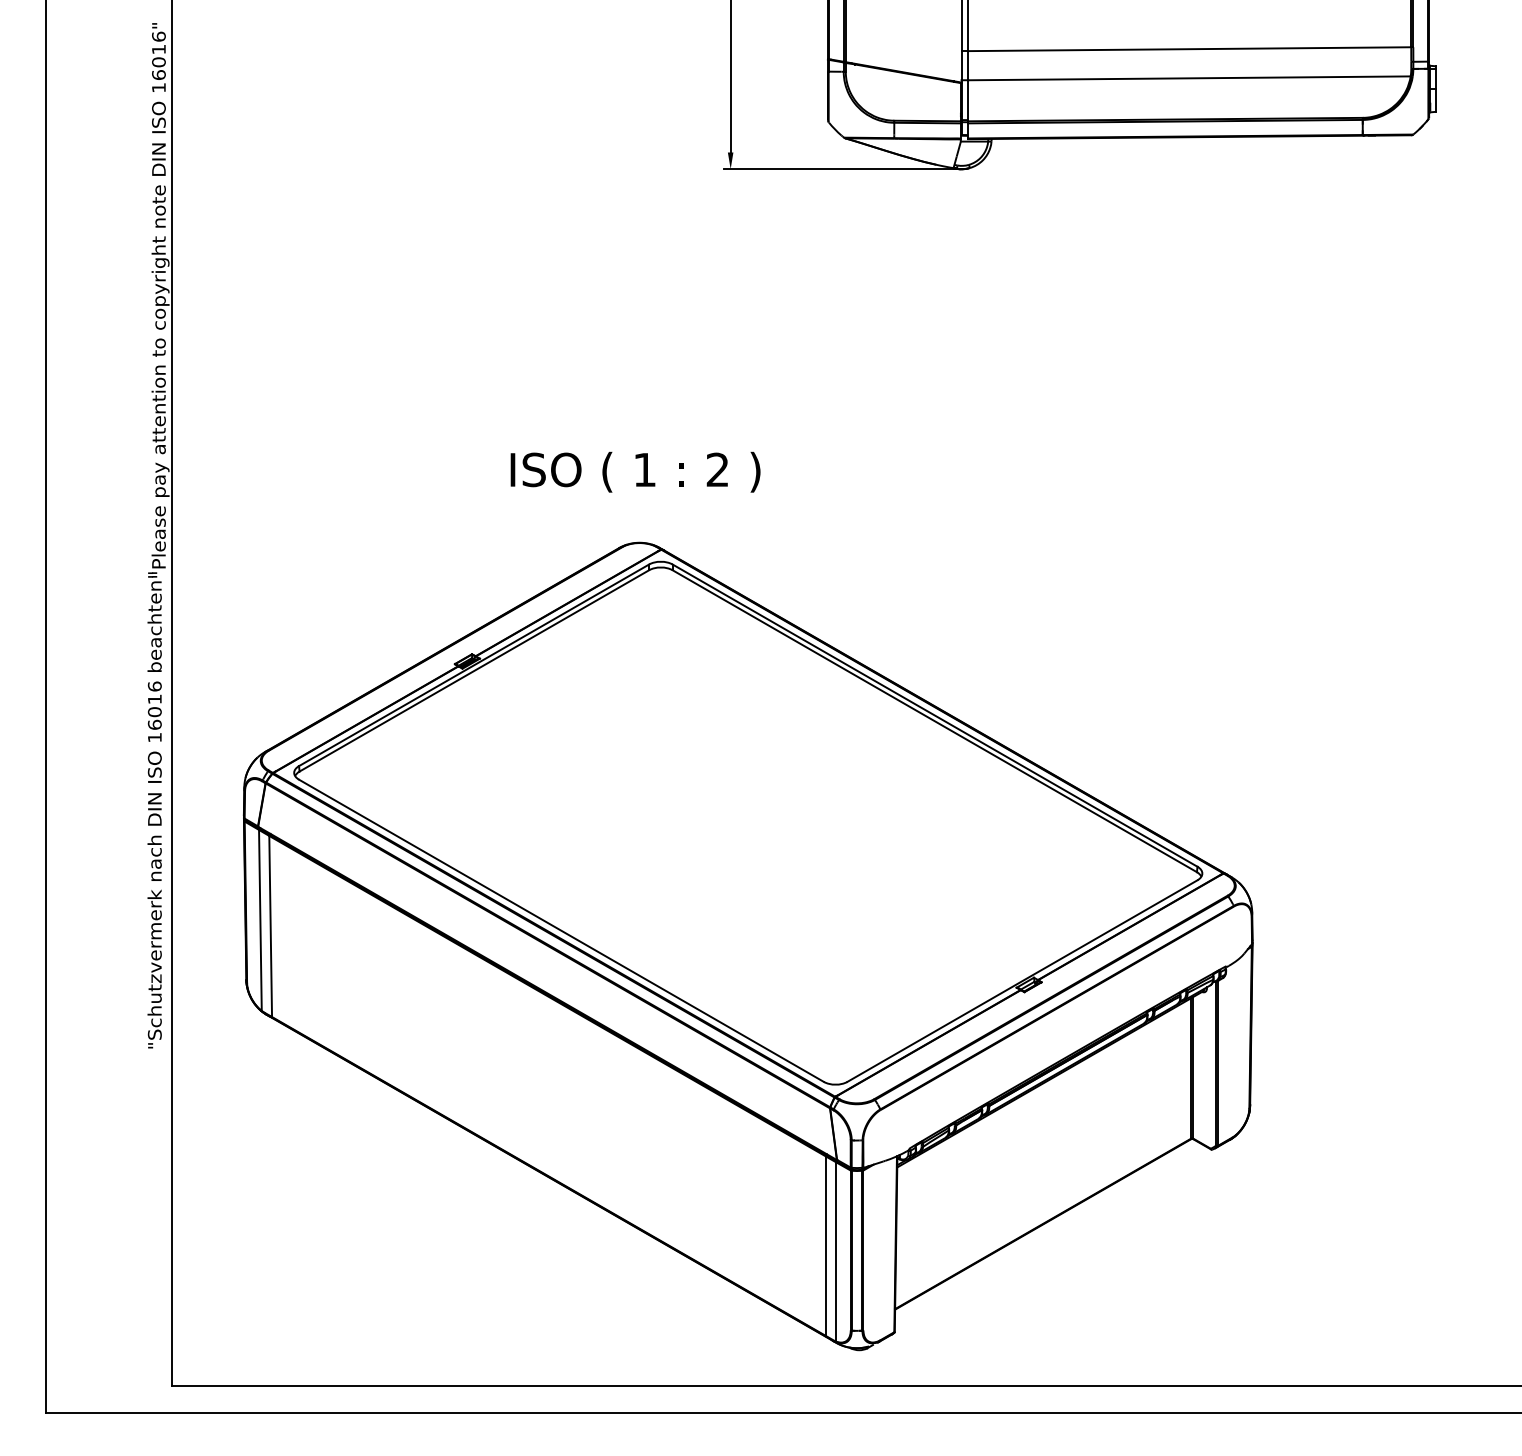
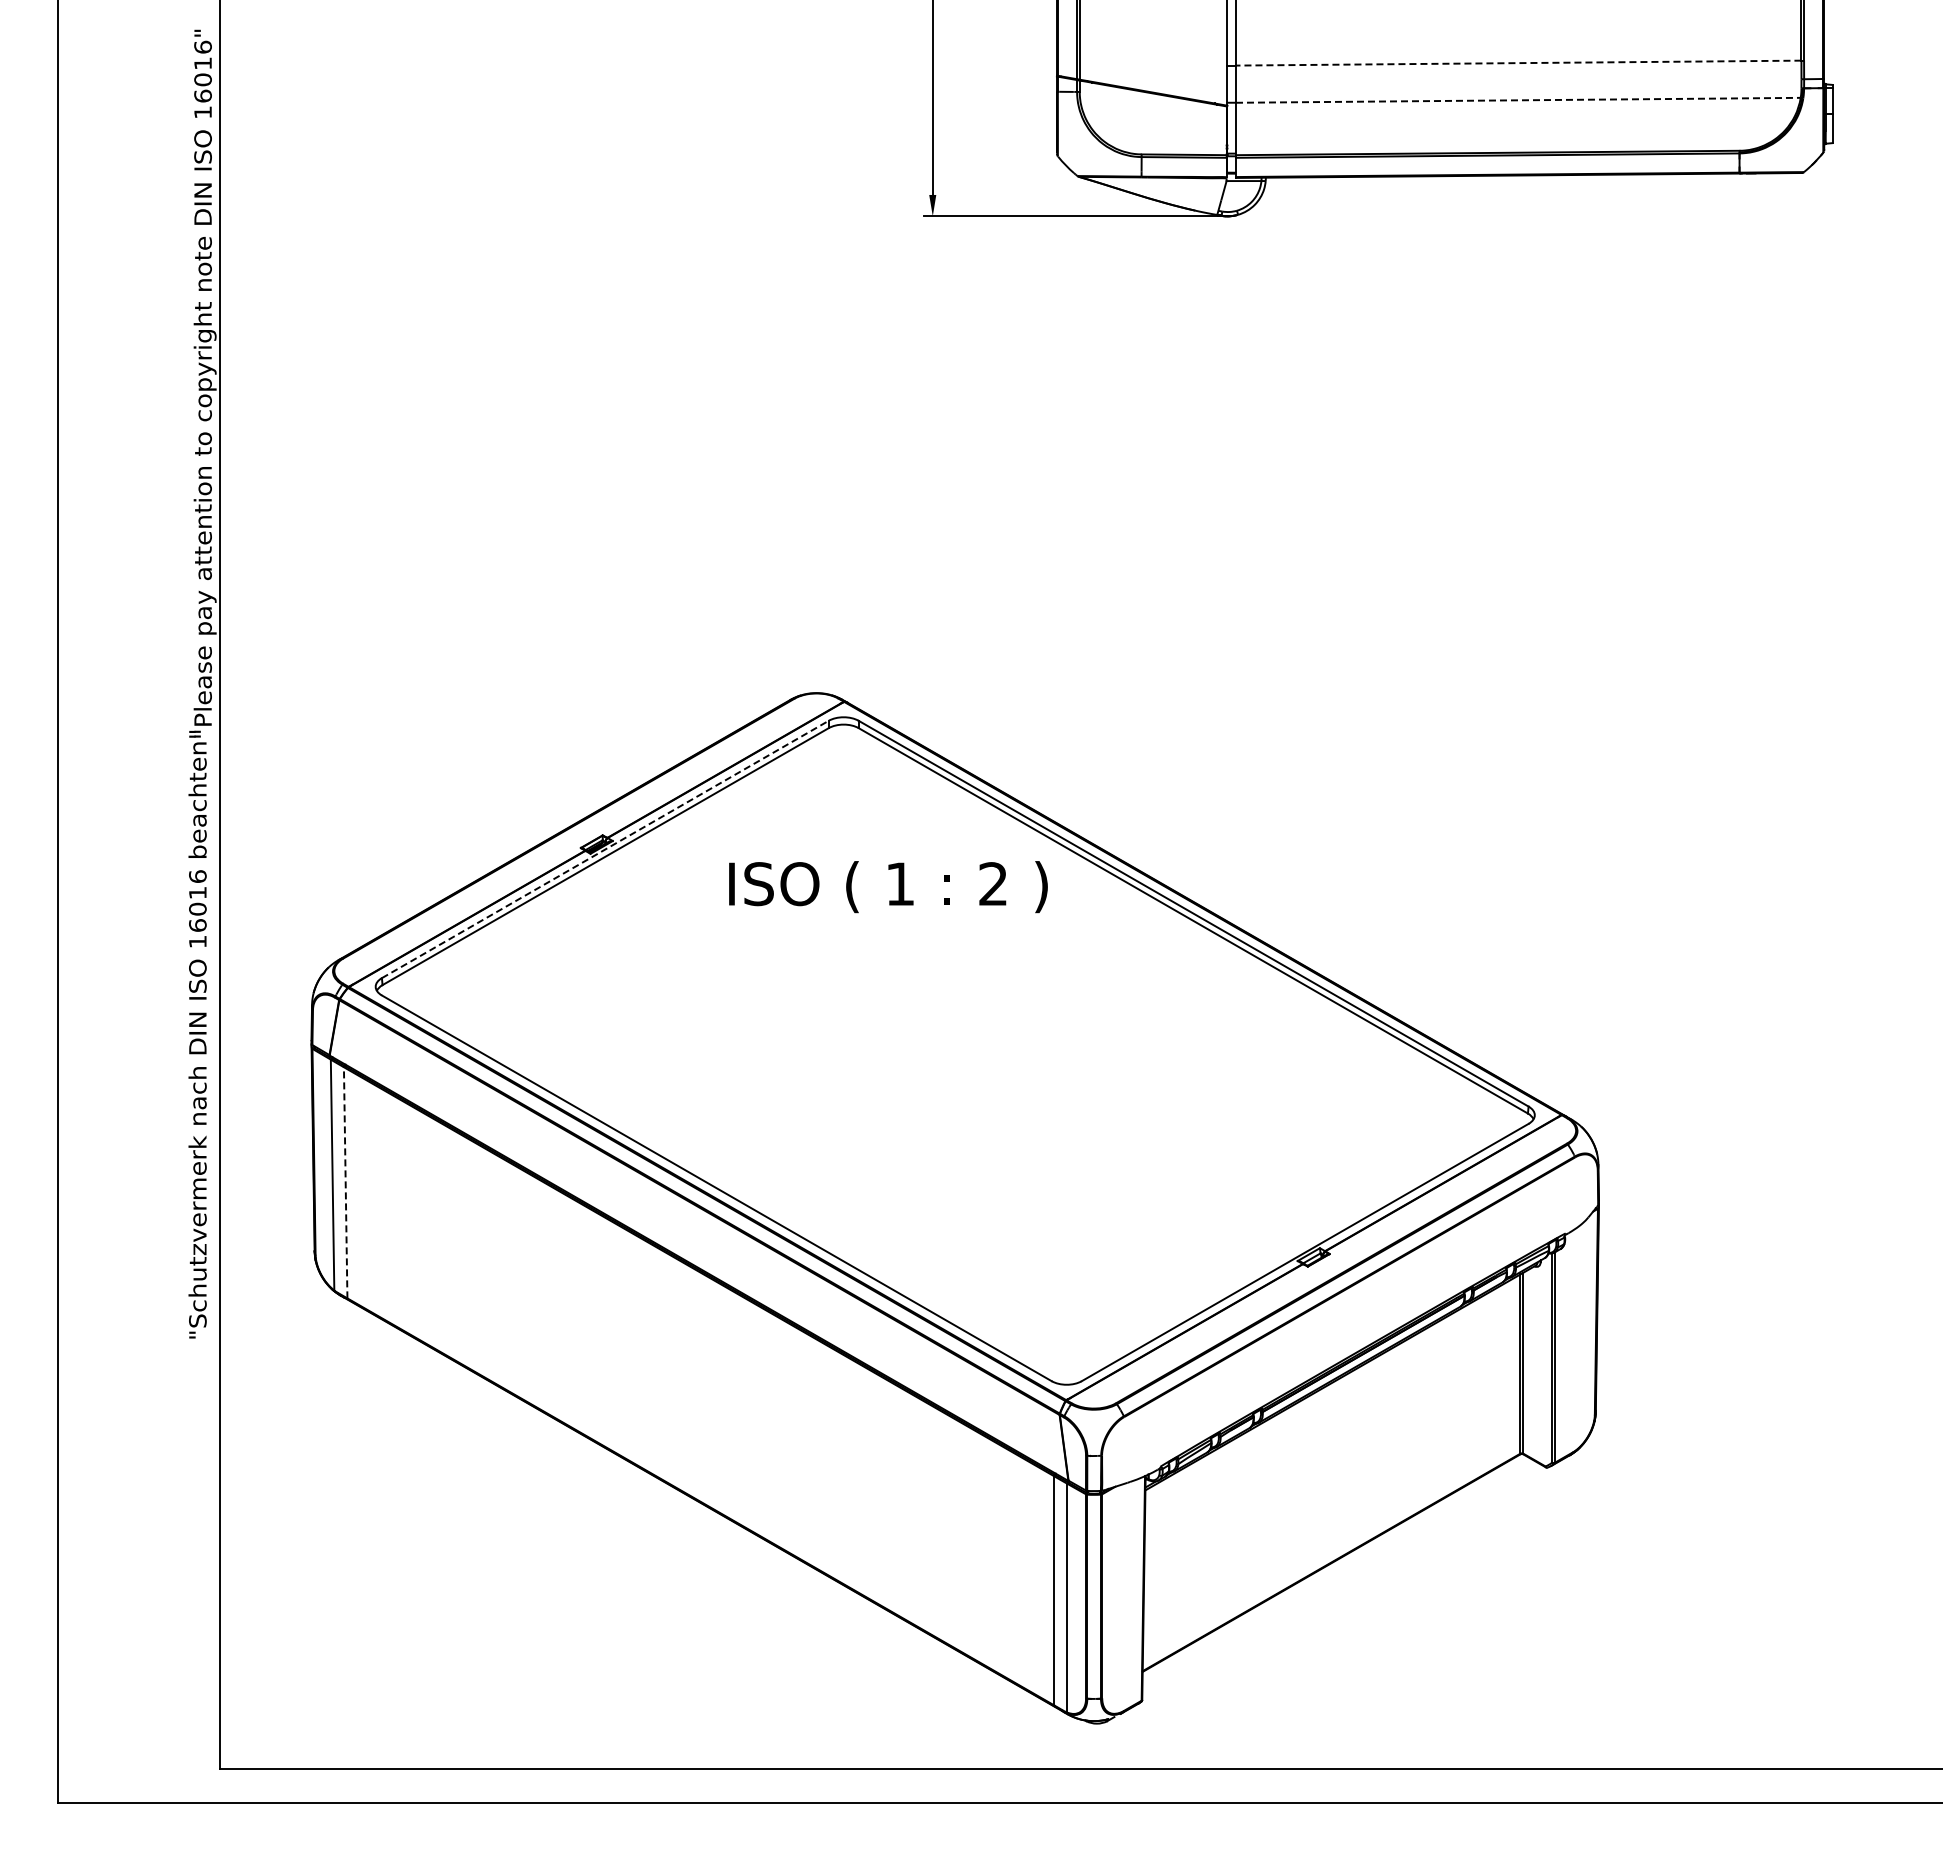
line: (1189, 49) -> (1518, 63), solid -> dashed
line: (1189, 78) -> (1518, 100), solid -> dashed
text: (635, 472) -> (888, 887), moved
line: (474, 665) -> (605, 849), solid -> dashed
line: (270, 926) -> (345, 1182), solid -> dashed

